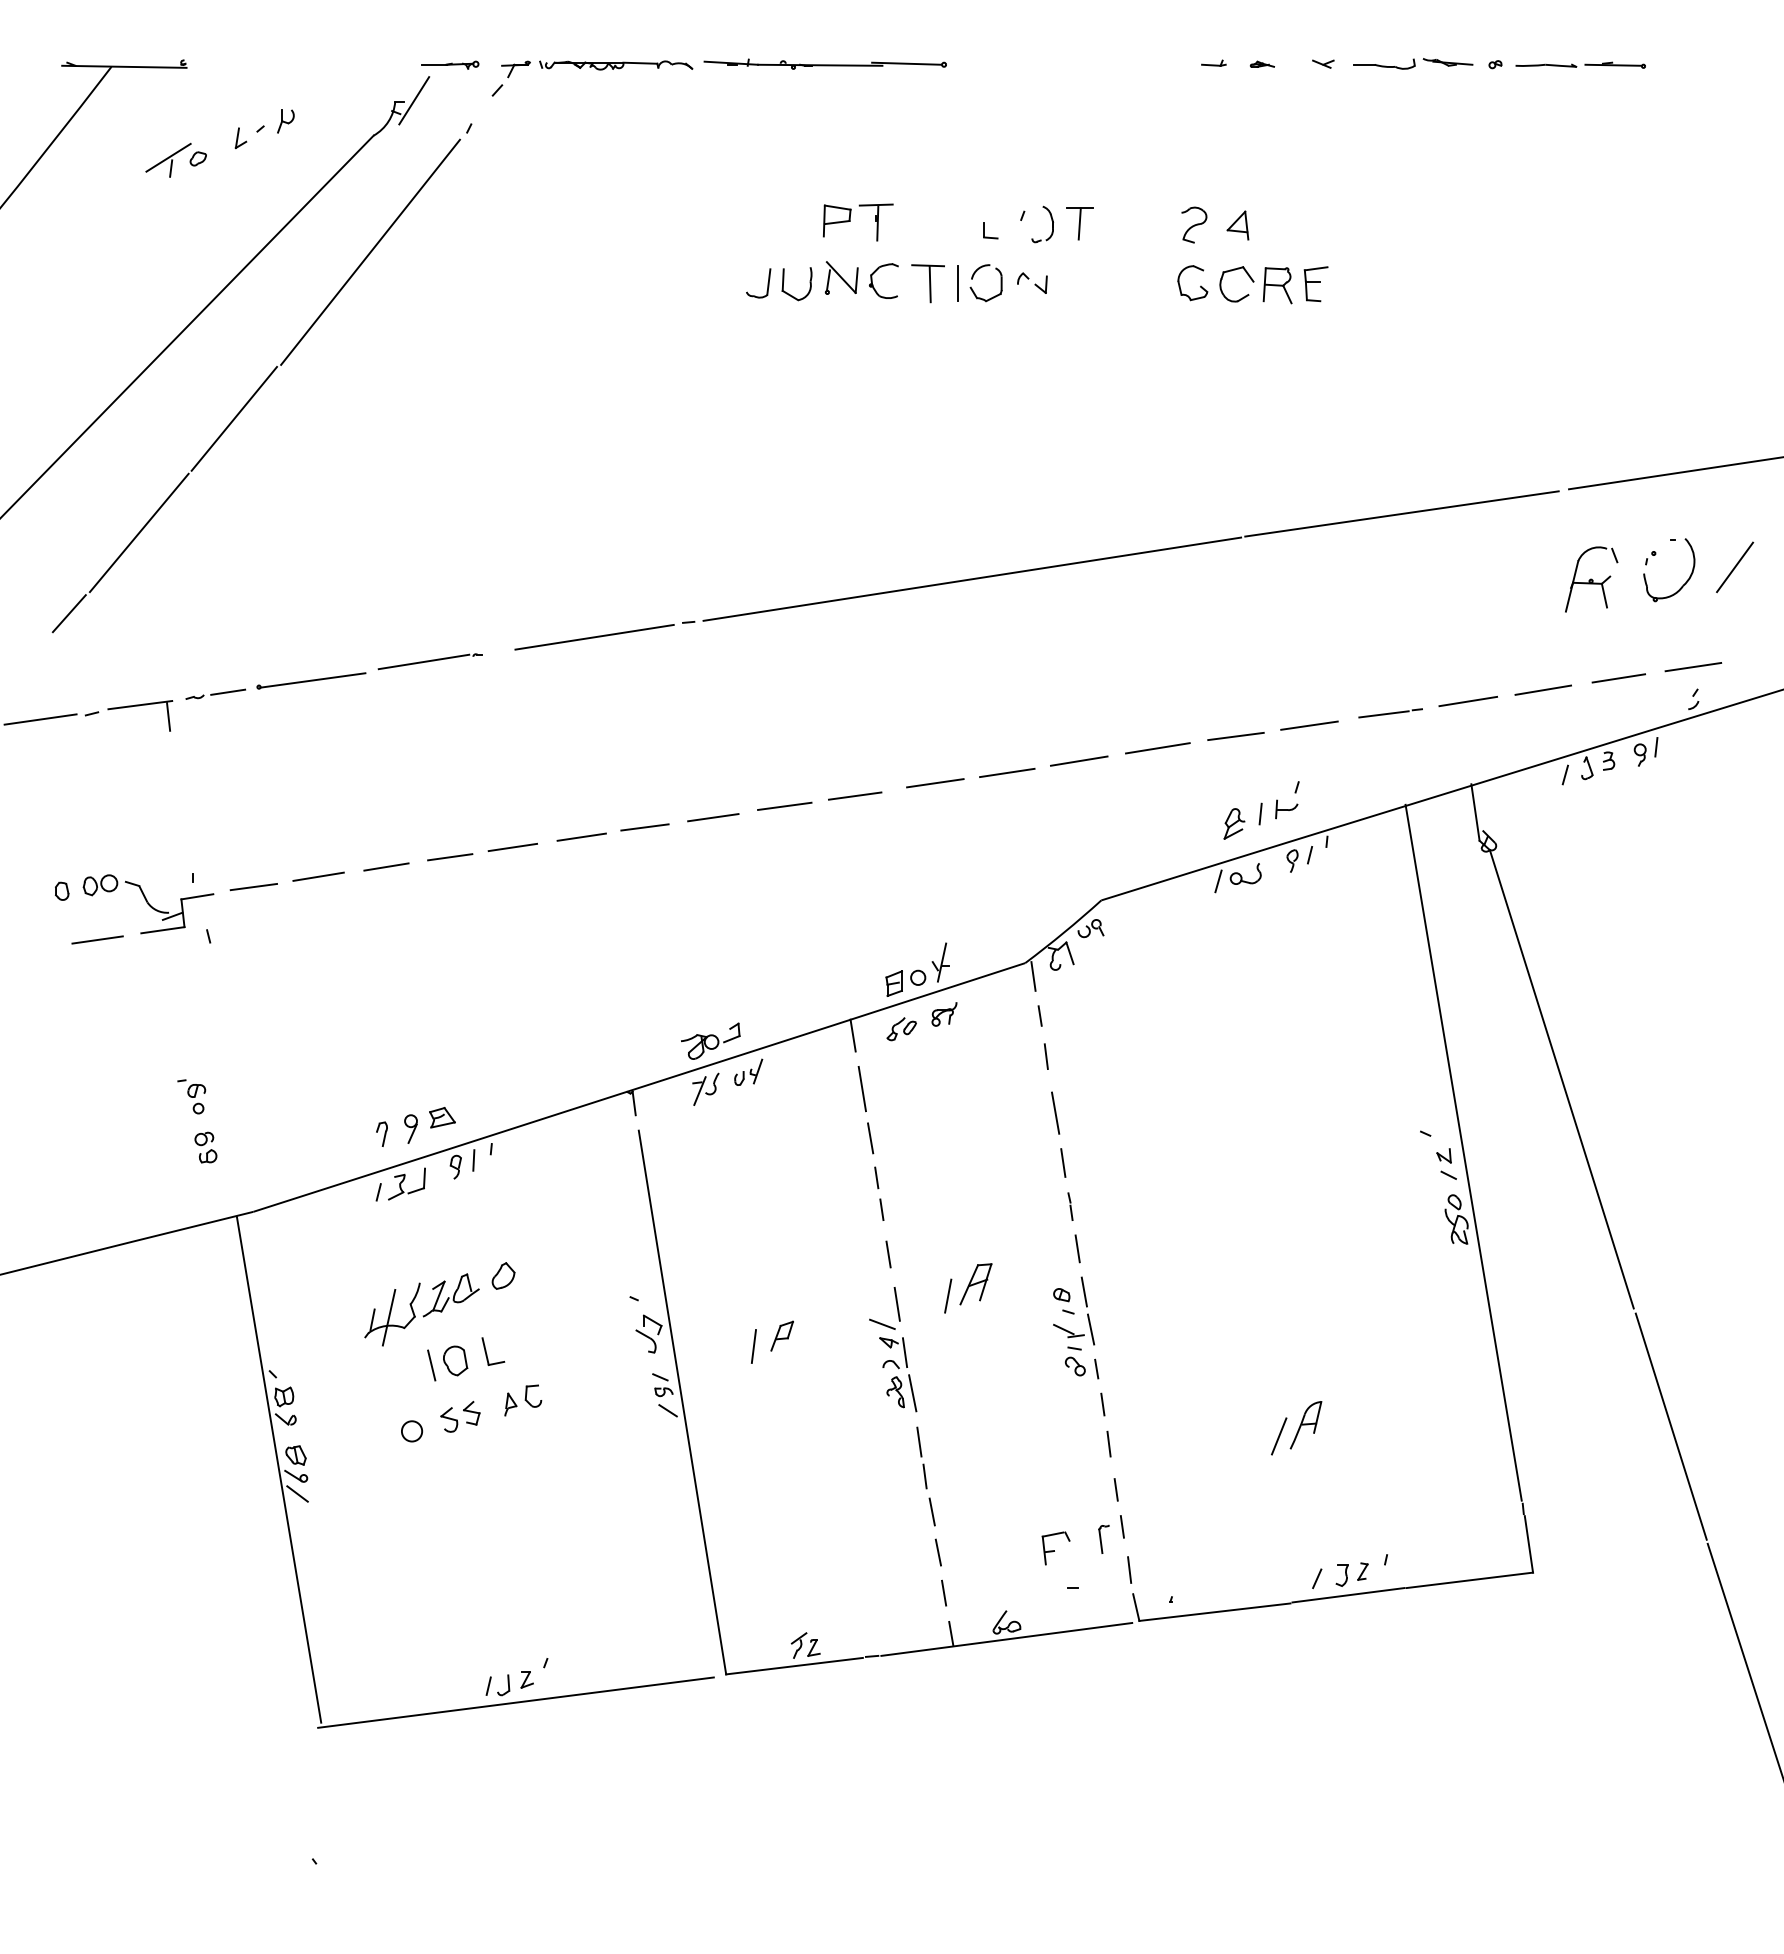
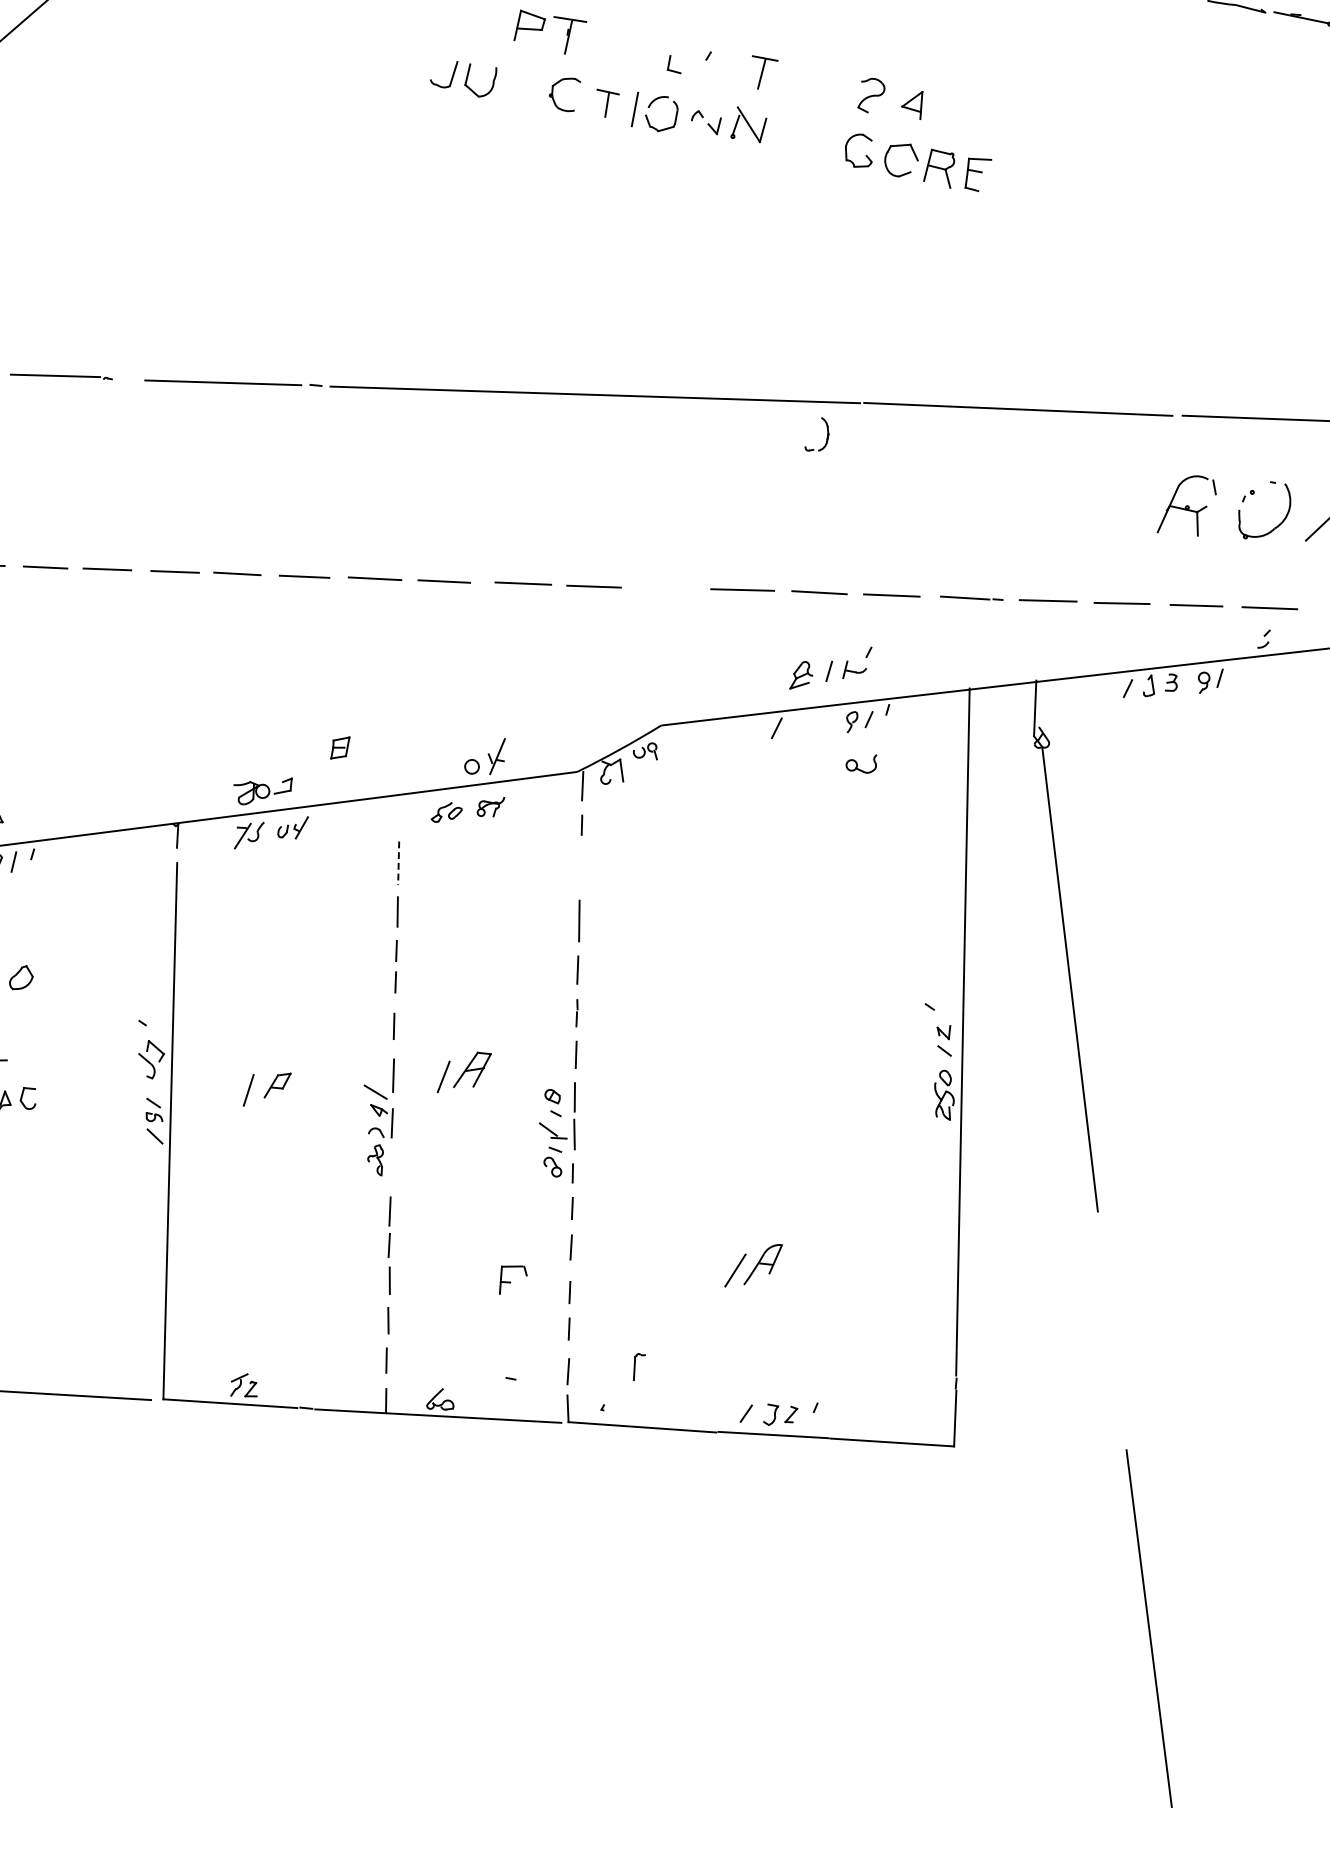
part: (1051, 220) -> (827, 432), moved
part: (841, 277) -> (749, 124), moved
part: (927, 283) -> (605, 103), size x0.7
line: (1078, 760) -> (664, 587), removed
part: (1245, 873) -> (861, 762), moved
part: (893, 983) -> (339, 747), moved
line: (852, 1035) -> (398, 810), removed
line: (1045, 1056) -> (579, 864), removed
line: (862, 1089) -> (398, 863), solid -> dashed
line: (912, 1393) -> (392, 1163), removed
line: (1670, 1426) -> (1111, 1331), removed
part: (1103, 1538) -> (637, 1366), moved
part: (1055, 1548) -> (512, 1280), moved

